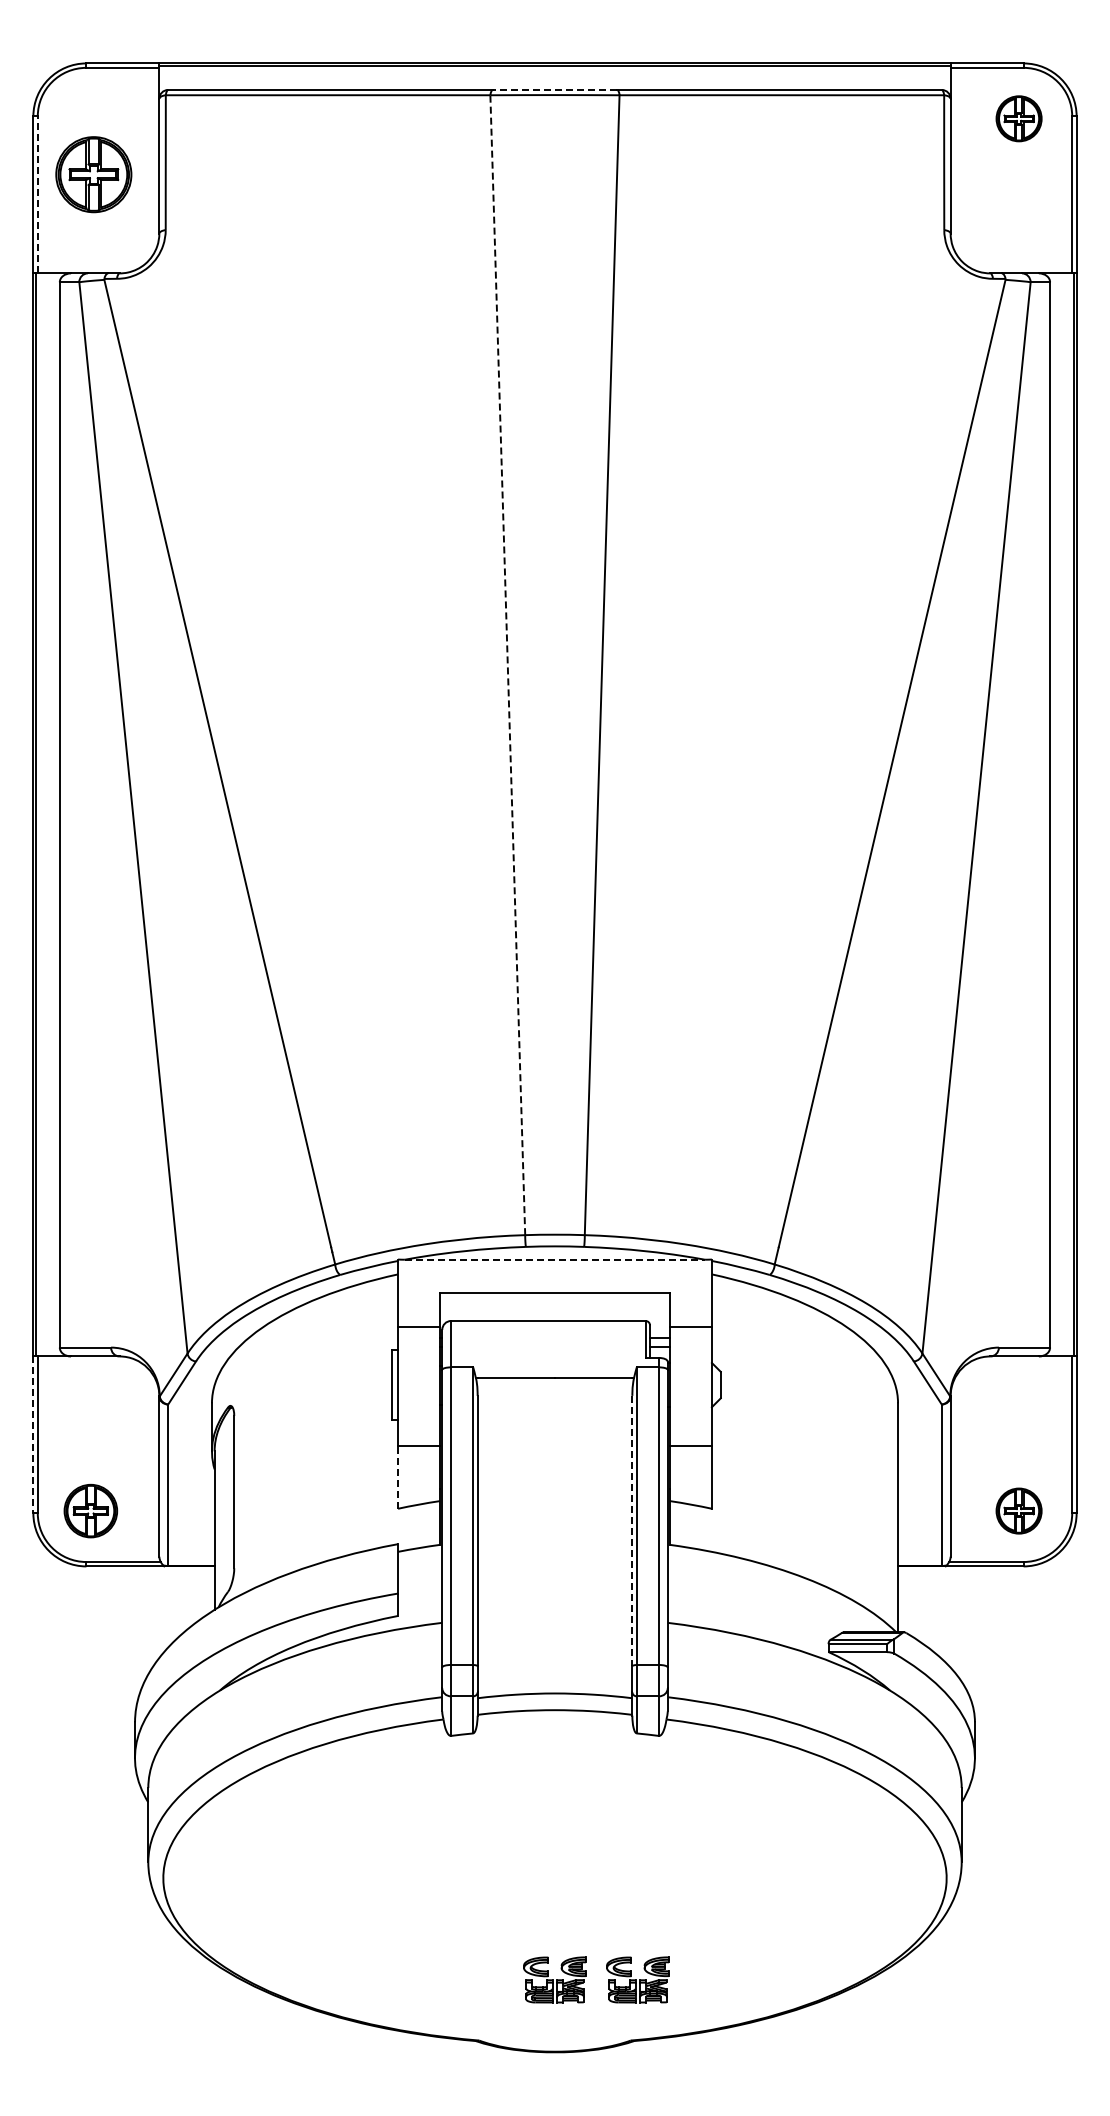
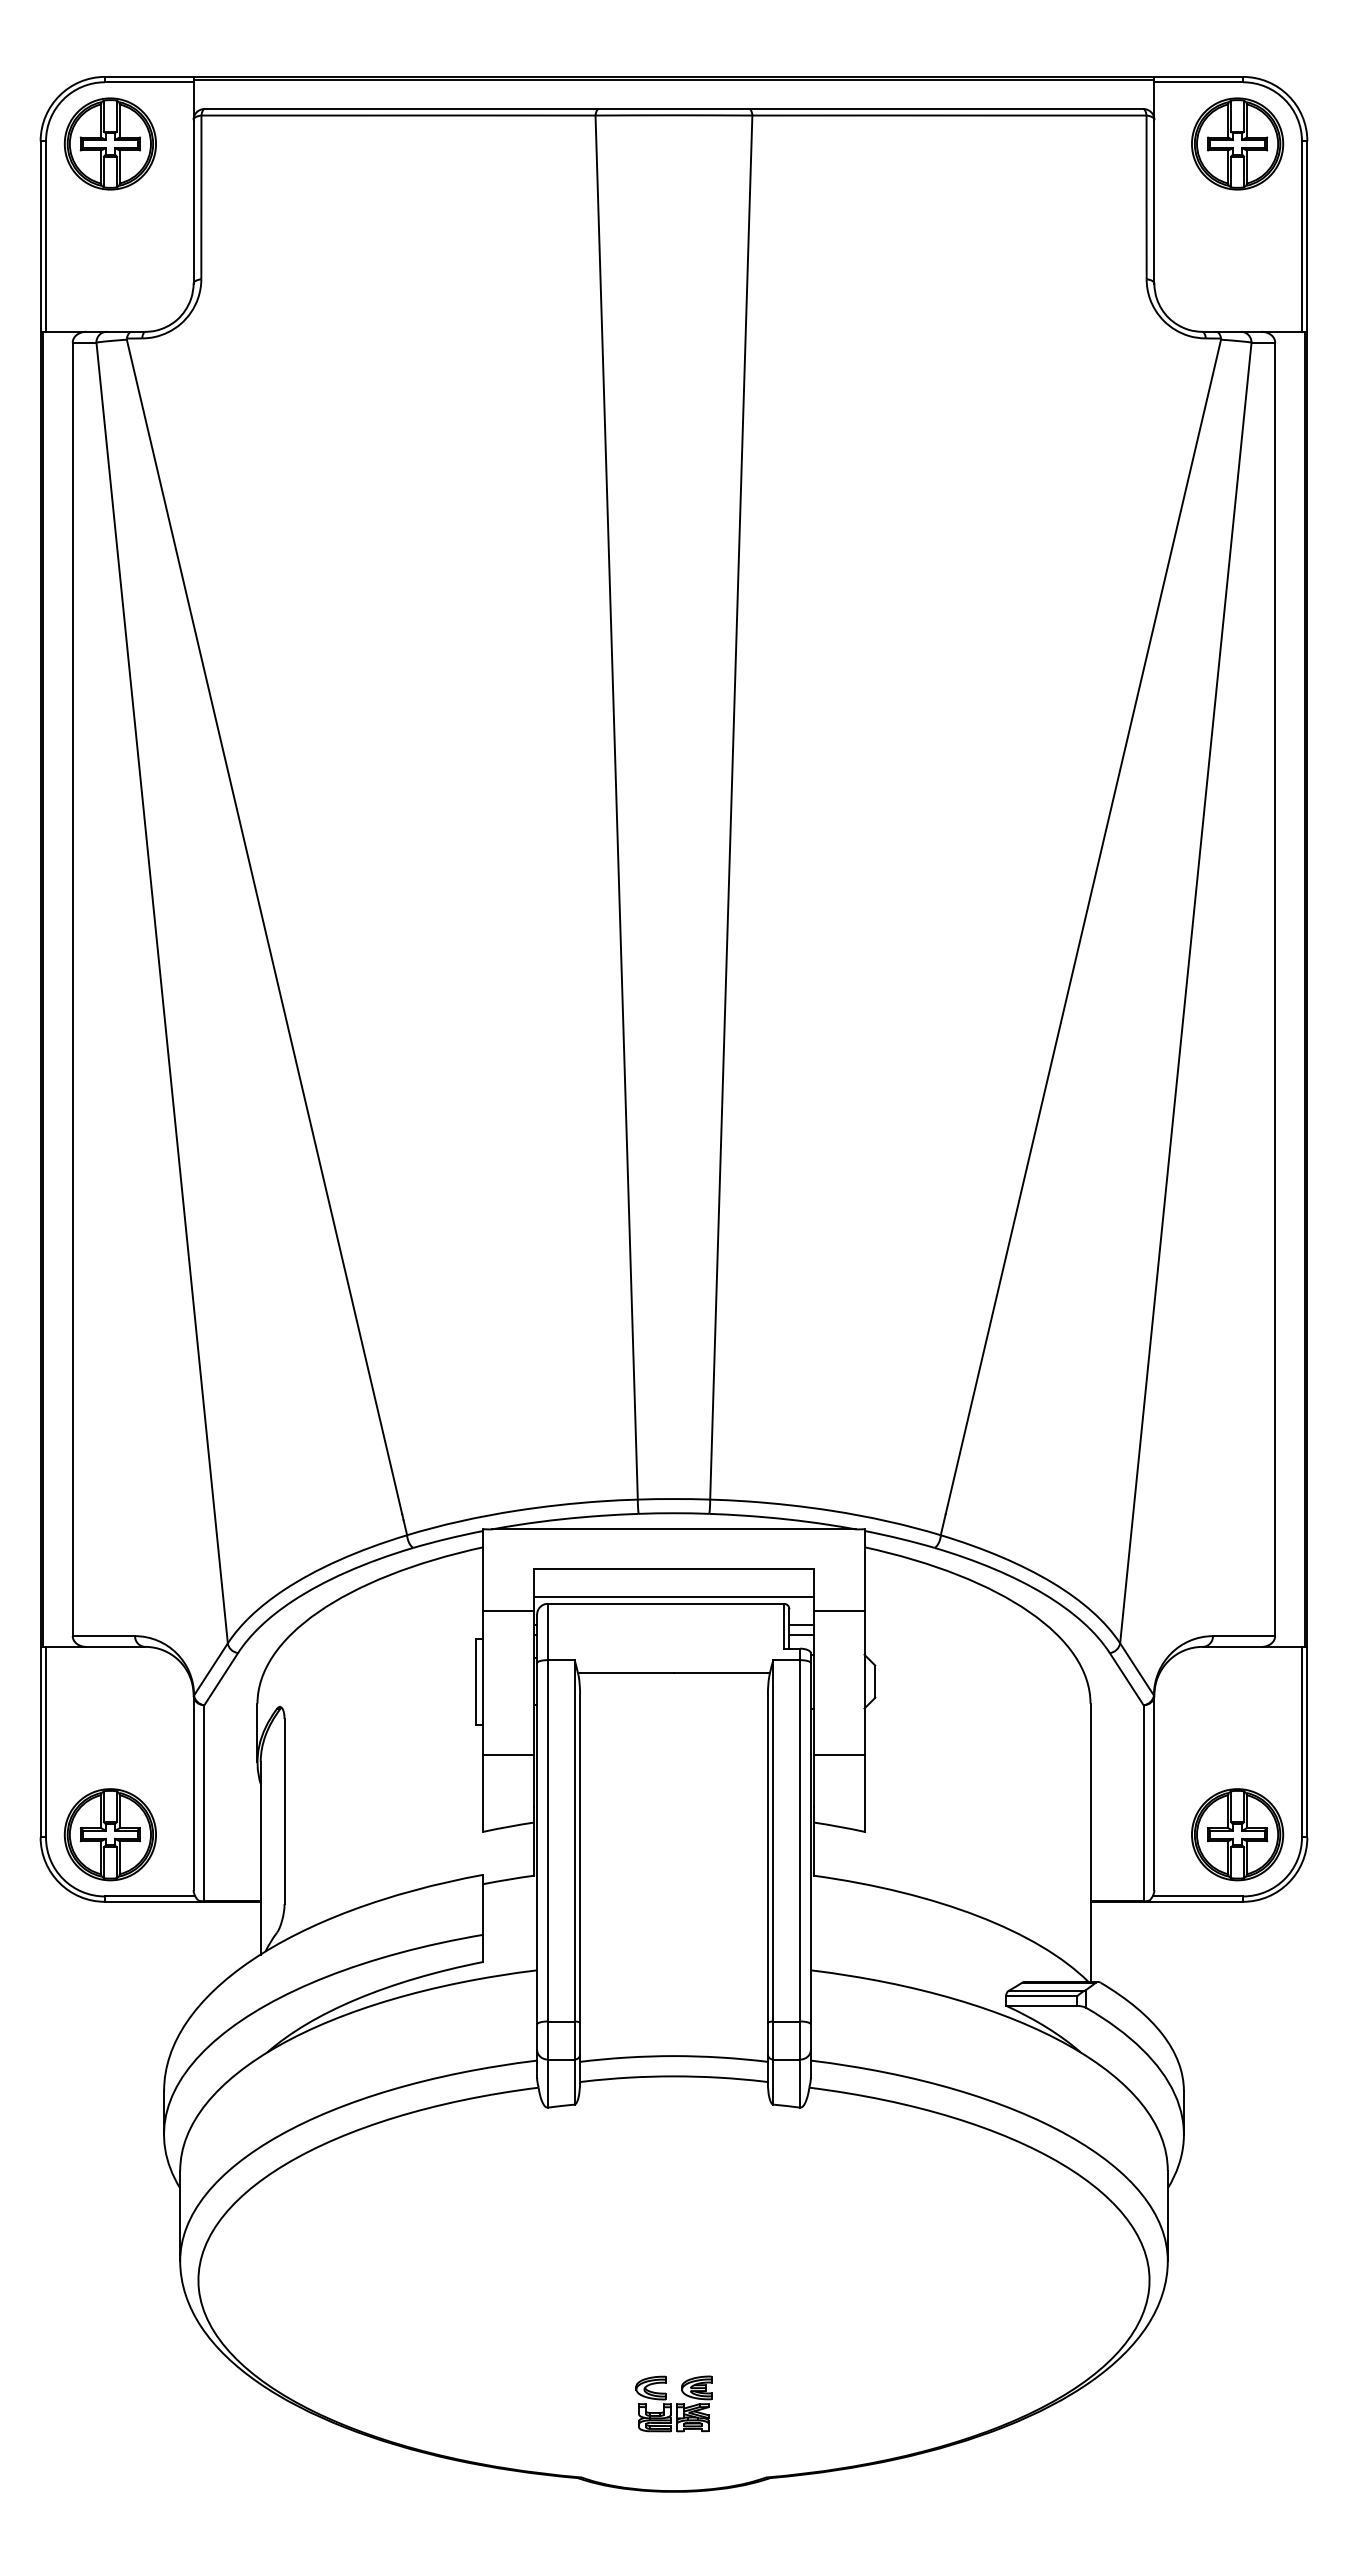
line: (554, 89) -> (673, 108), dashed -> solid
part: (1018, 118) -> (1236, 143), size x1.67
part: (93, 174) -> (110, 143), moved
line: (37, 194) -> (45, 236), dashed -> solid
line: (507, 664) -> (616, 806), dashed -> solid
line: (555, 1259) -> (674, 1529), dashed -> solid
line: (554, 1315) -> (673, 1597), added
line: (33, 1435) -> (40, 1742), dashed -> solid
line: (398, 1477) -> (483, 1793), dashed -> solid
part: (90, 1510) -> (110, 1833), size x1.43
part: (1018, 1510) -> (1236, 1833), size x1.67
line: (632, 1531) -> (768, 1859), dashed -> solid
part: (637, 1979) -> (774, 2403), removed

